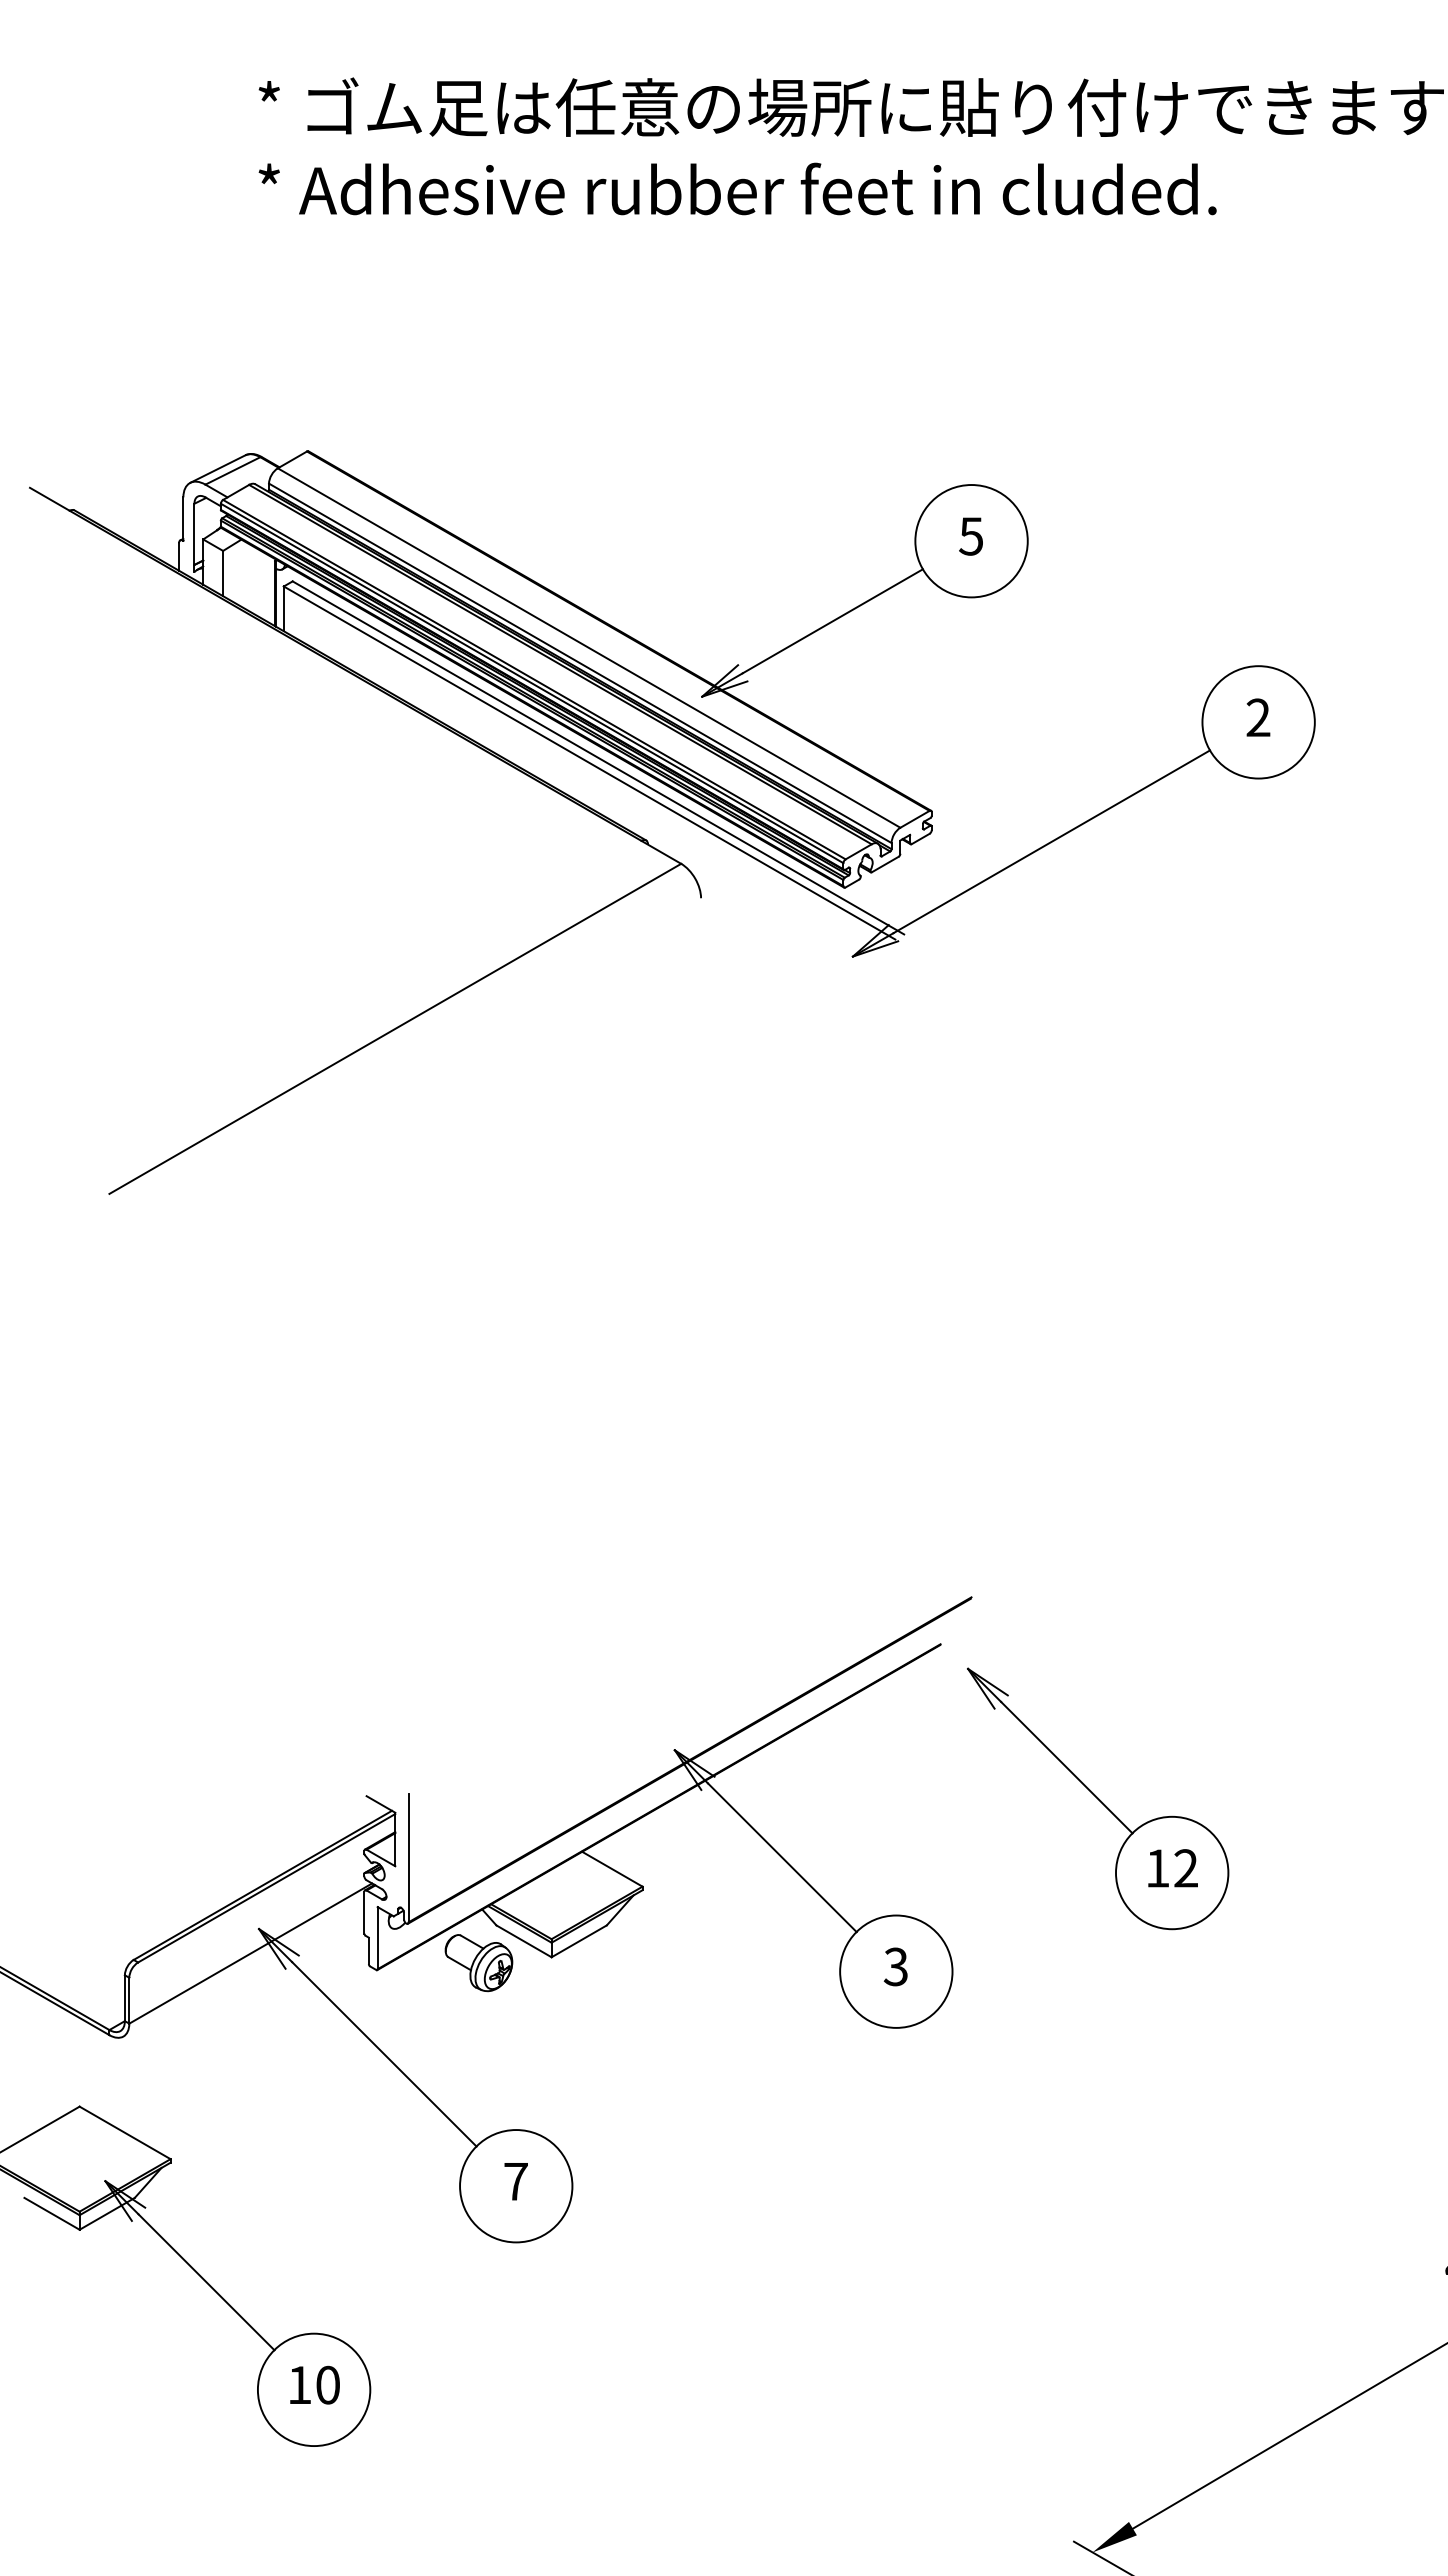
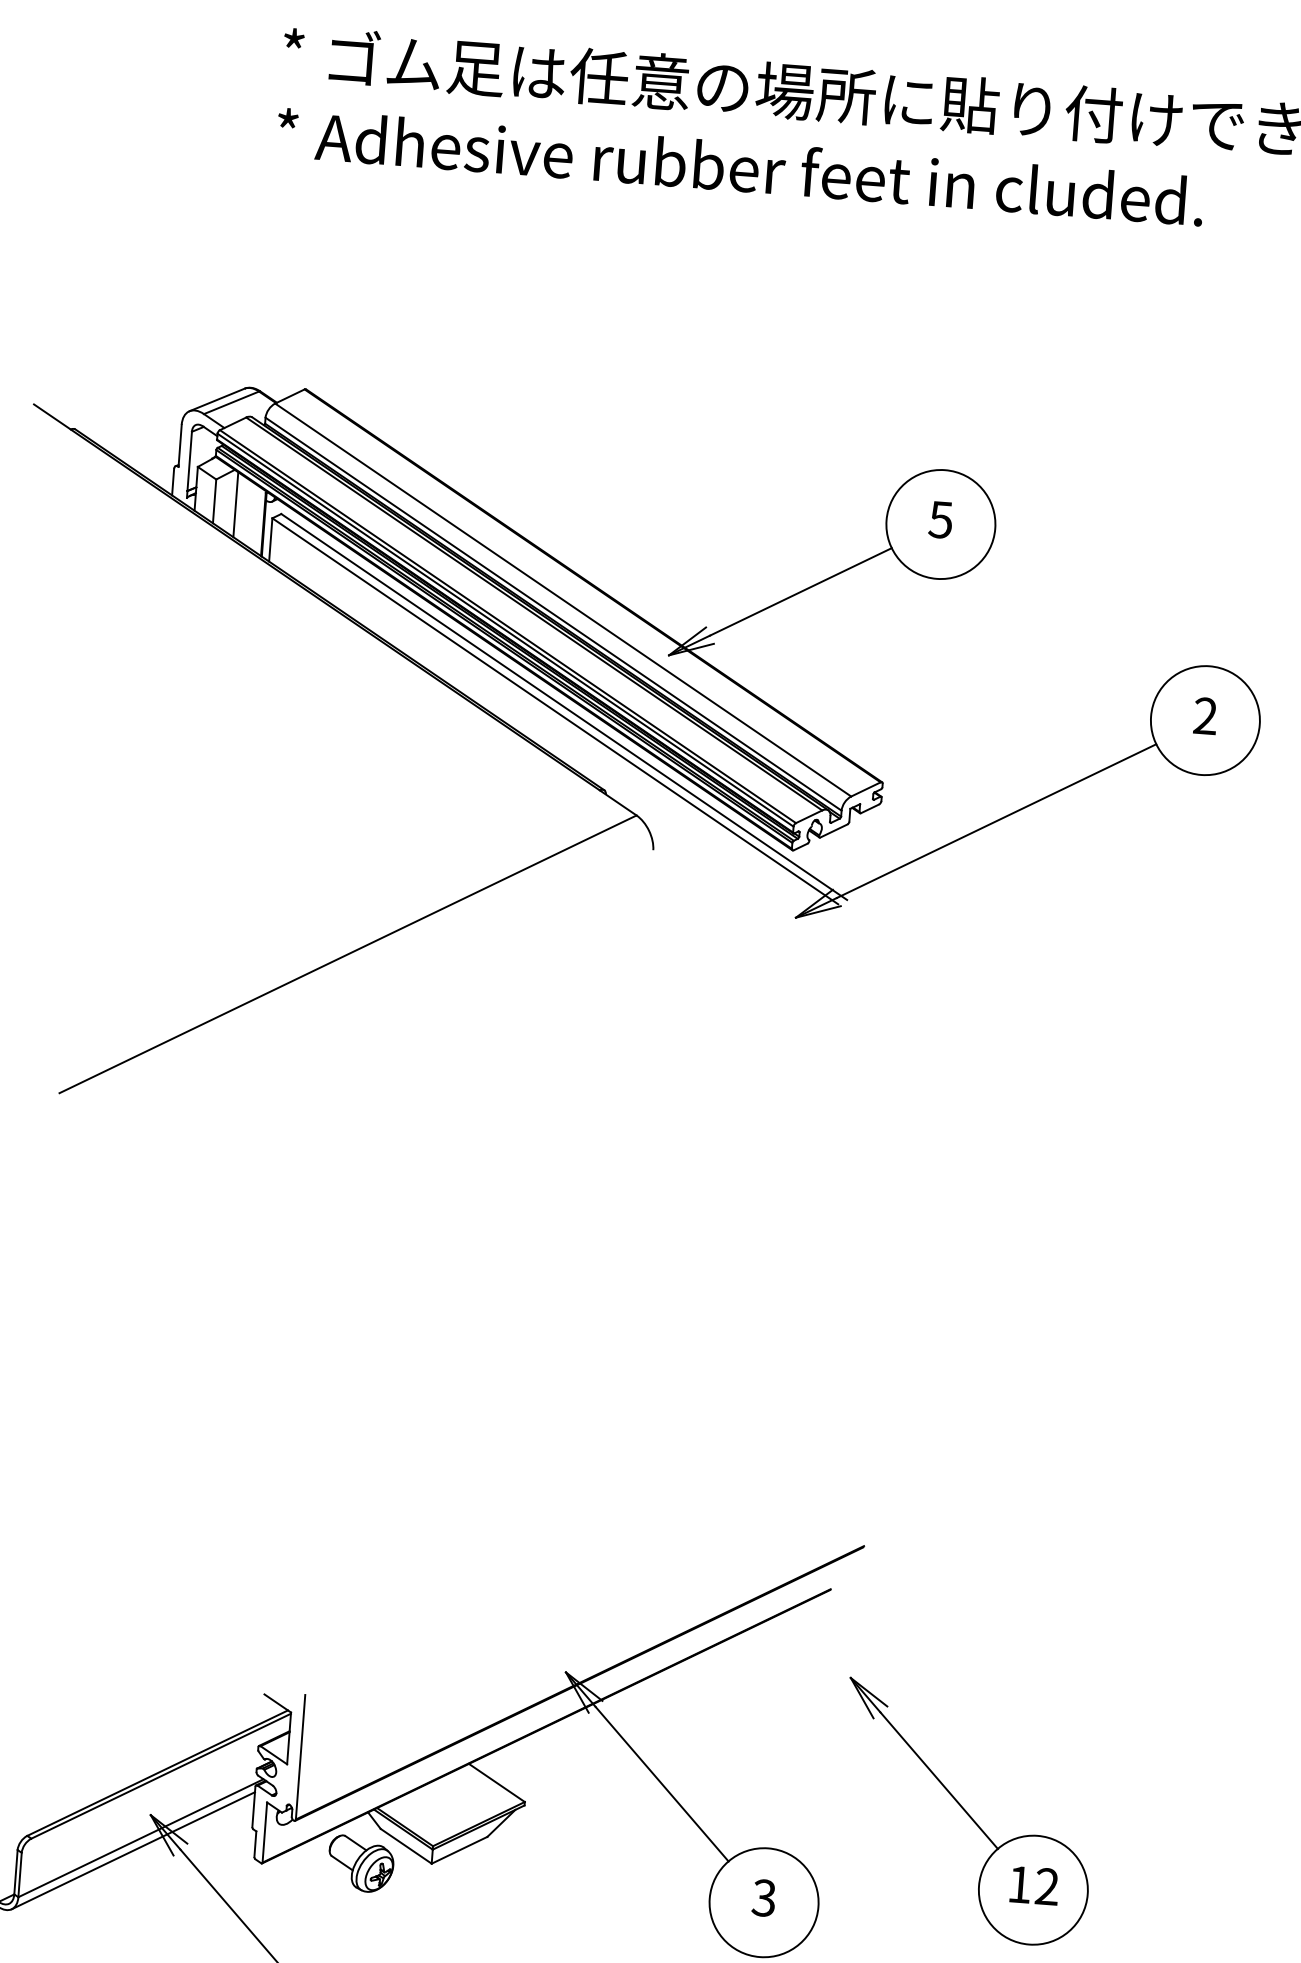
line: (245, 574) -> (236, 503), added
part: (1098, 1798) -> (967, 1812), moved
line: (243, 1966) -> (133, 1850), added

